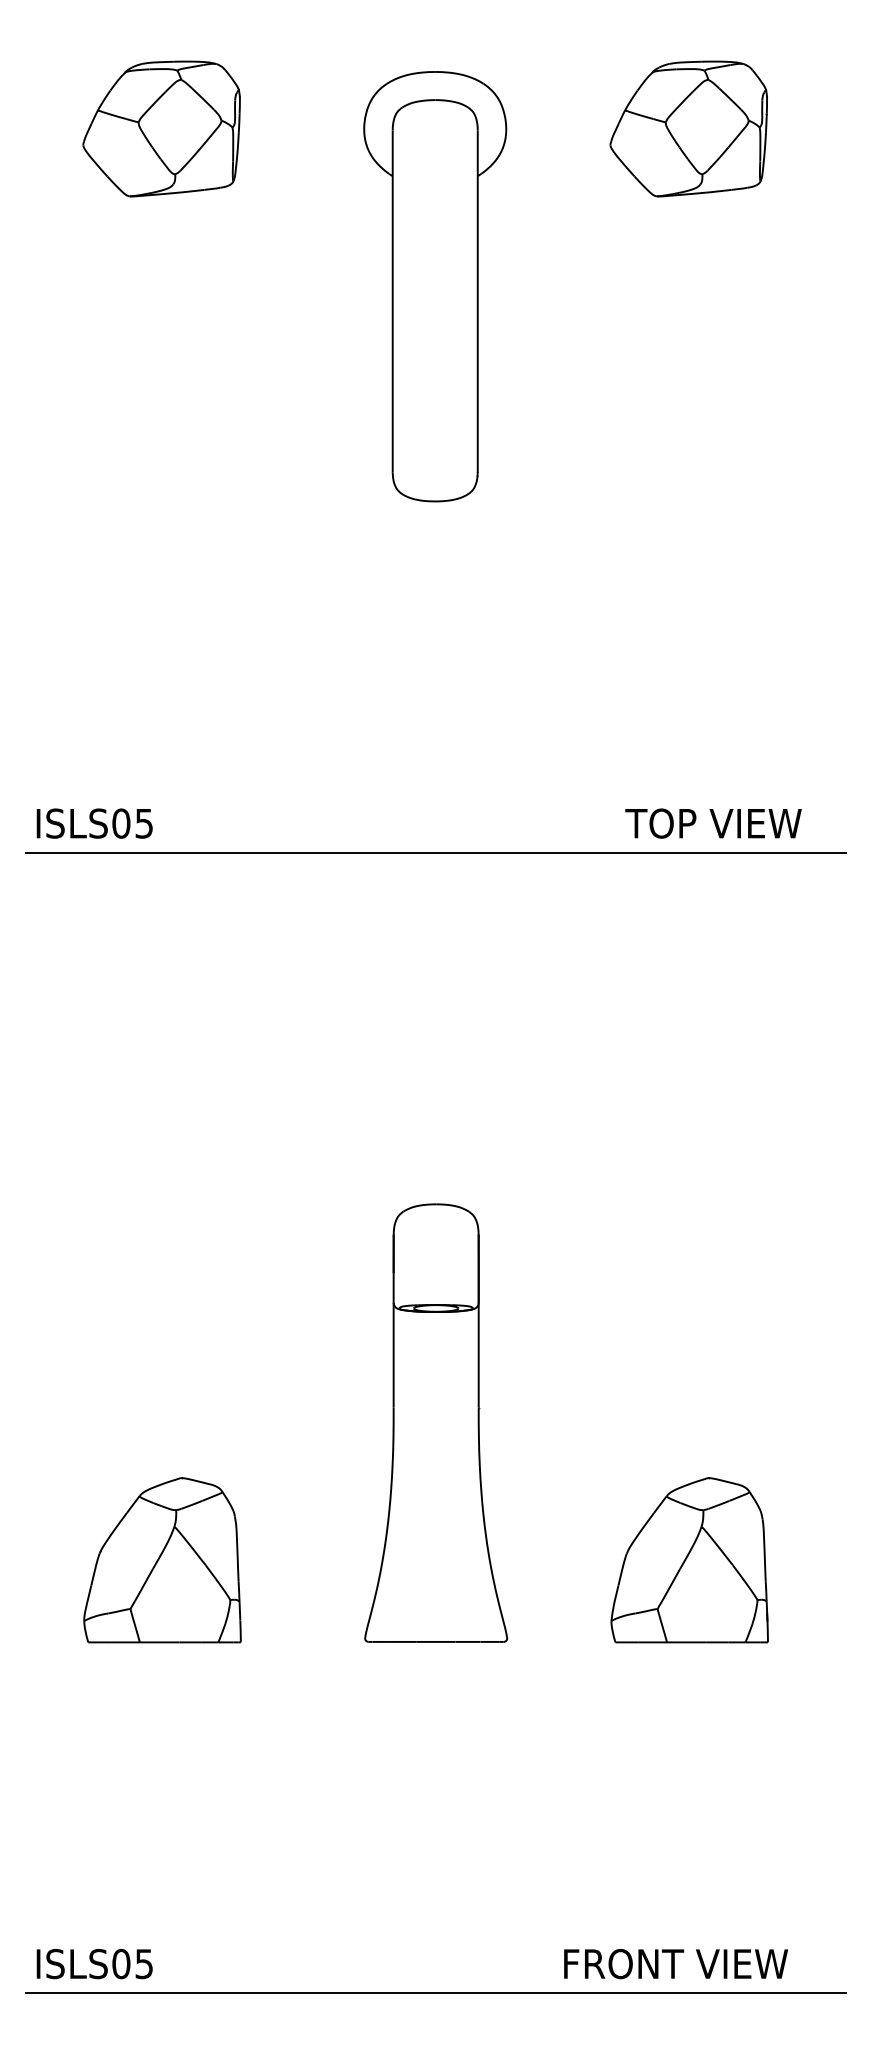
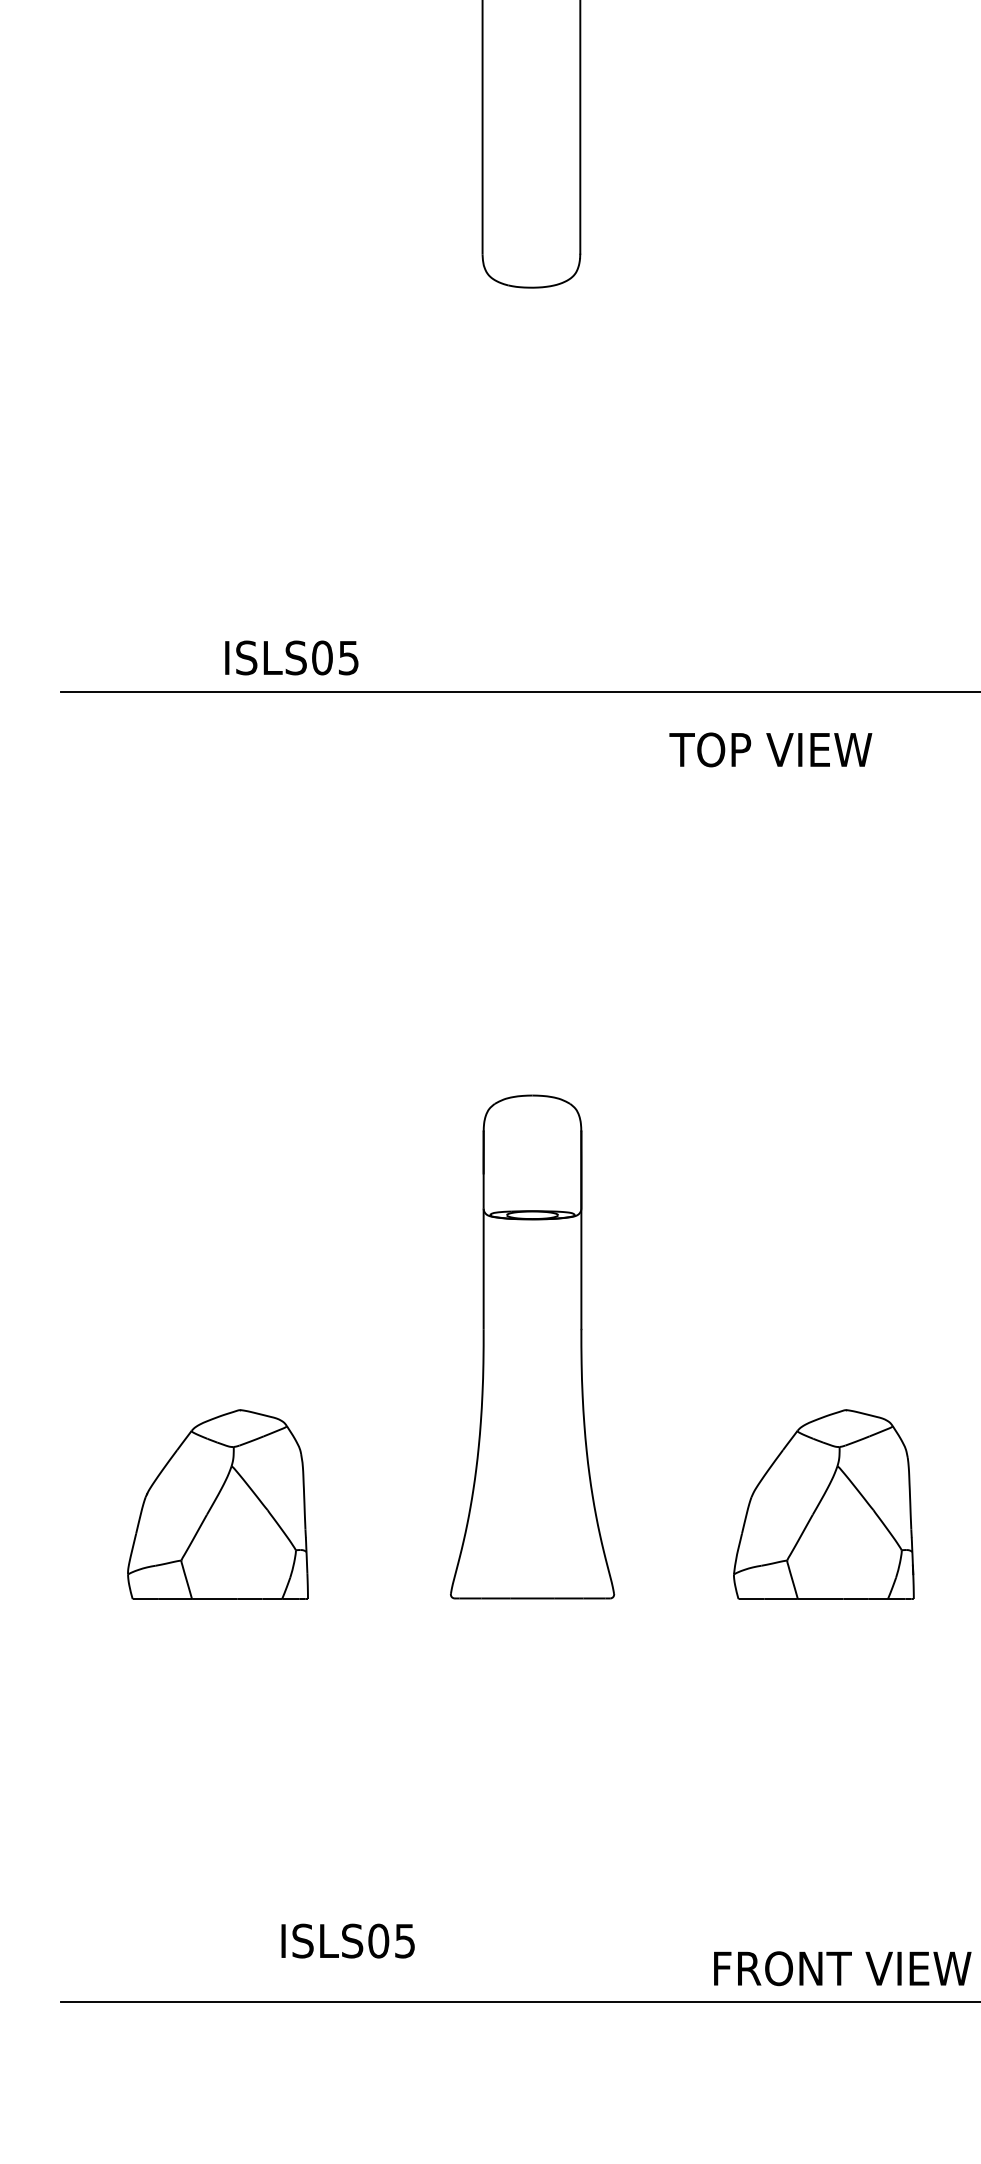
text: (94, 823) -> (291, 657), moved
text: (713, 823) -> (770, 749), moved
text: (94, 1964) -> (347, 1941), moved
text: (675, 1964) -> (842, 1969), moved

